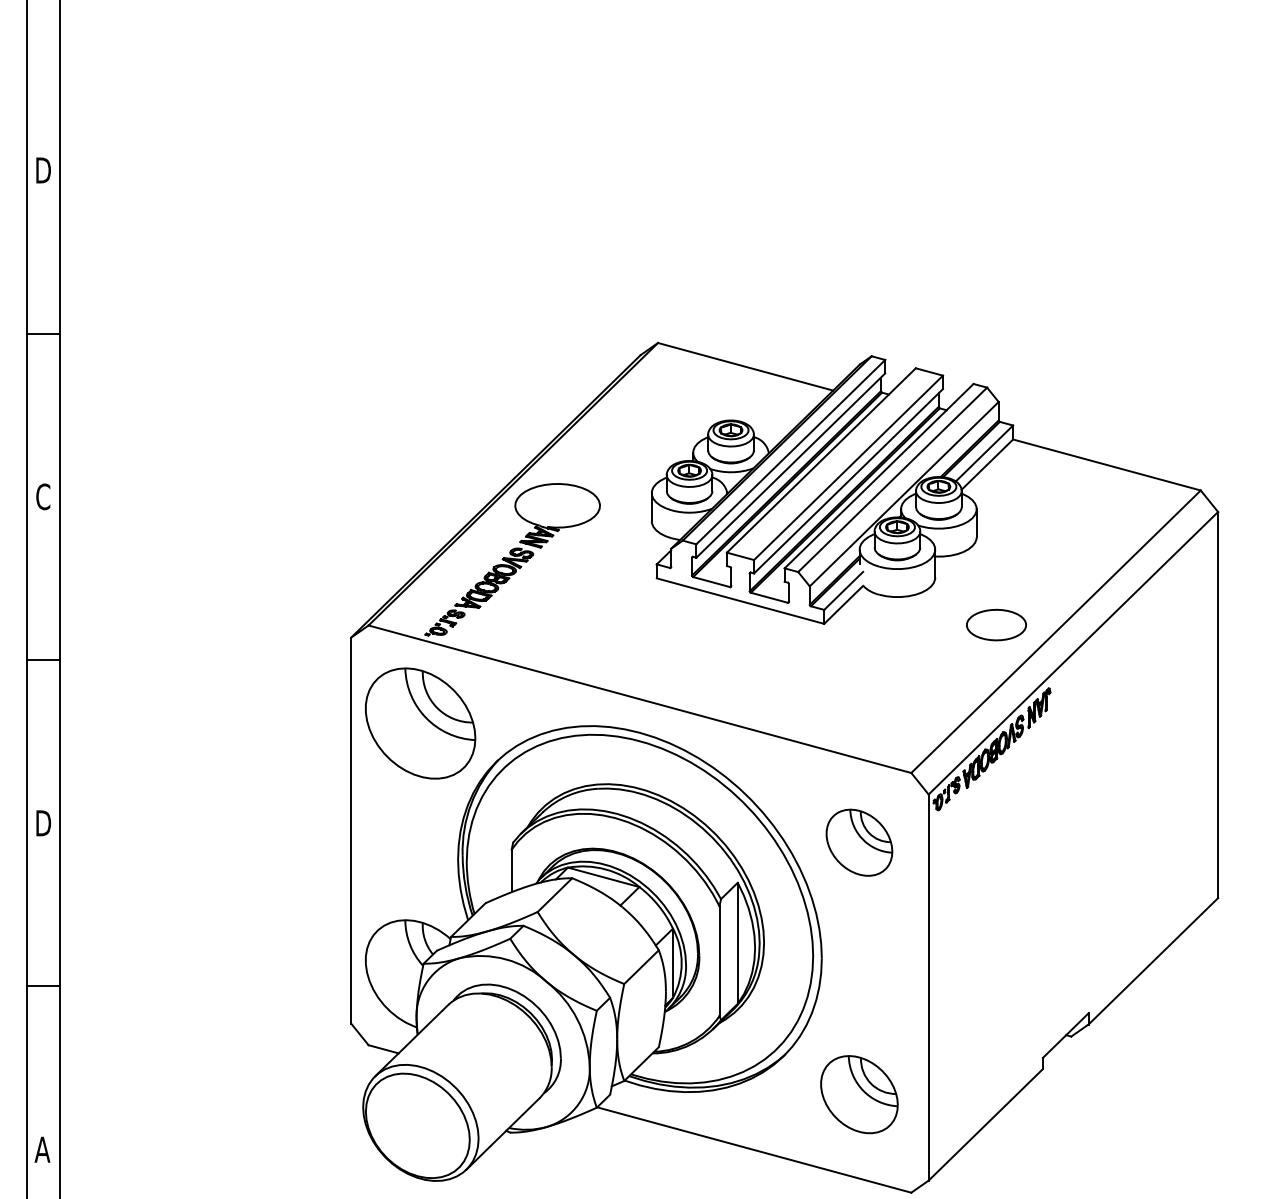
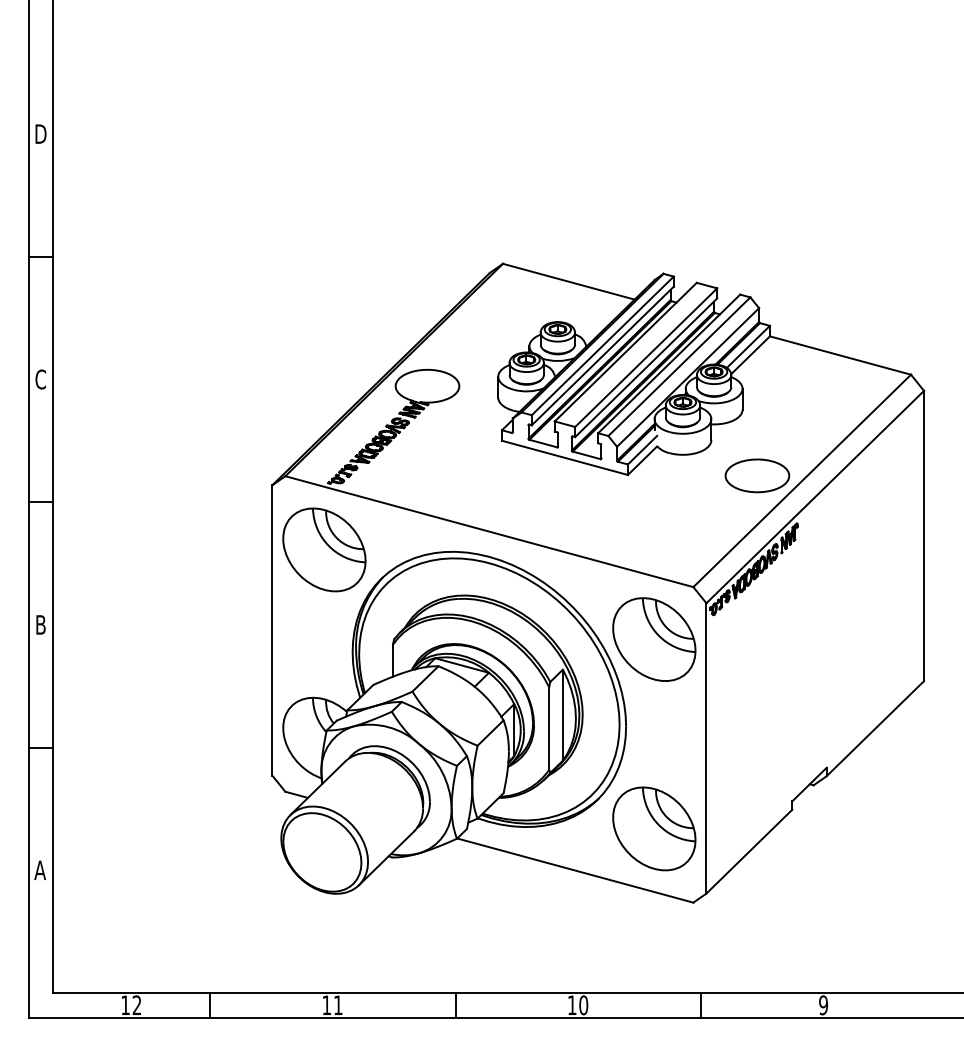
part: (996, 624) -> (757, 475), size x1.43
text: (42, 822) -> (40, 624), D -> B
part: (859, 842) -> (654, 639), size x1.67
part: (859, 1094) -> (654, 828), size x1.43

